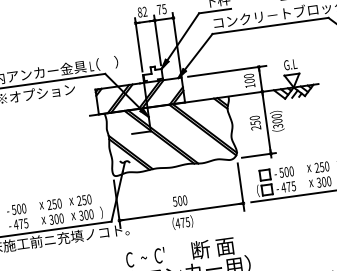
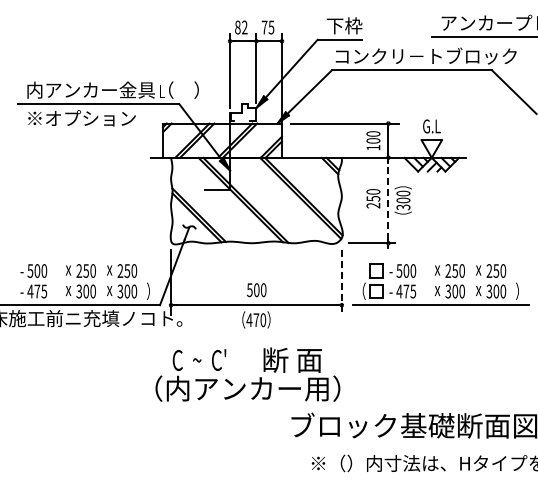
line: (266, 122) -> (388, 199), solid -> dashed
line: (240, 186) -> (341, 282), solid -> dashed
text: (188, 222) -> (263, 320), 475 -> 470

